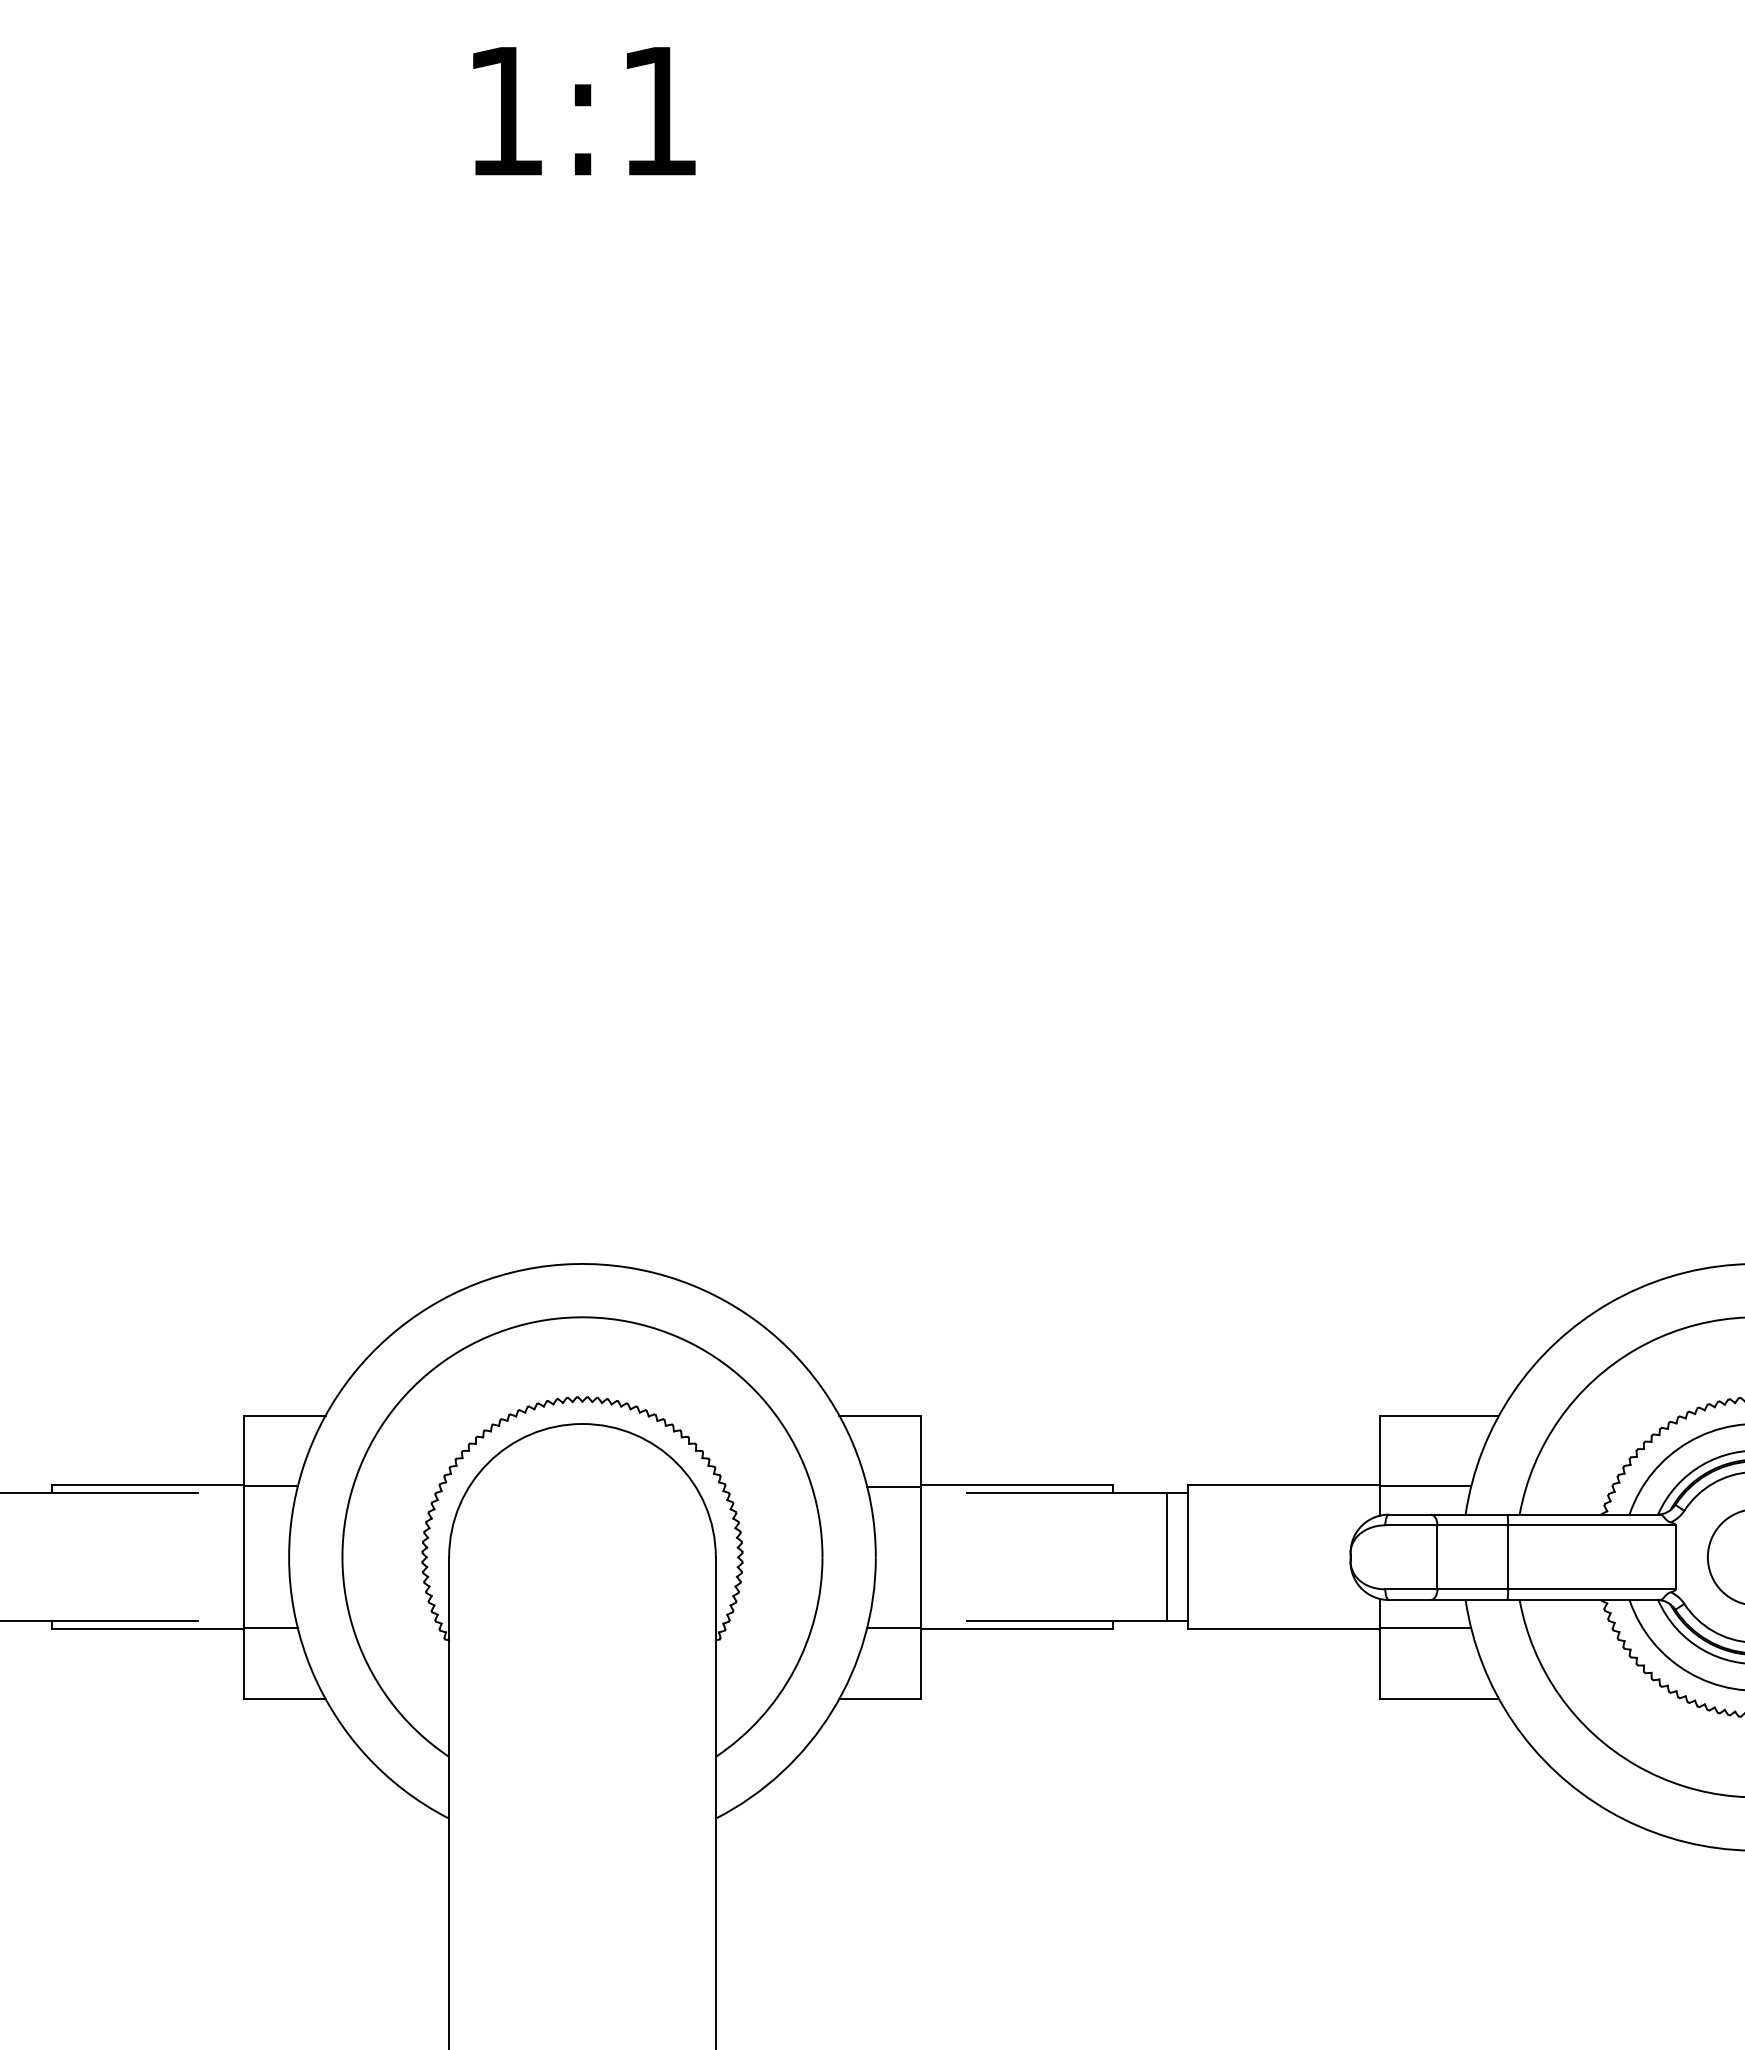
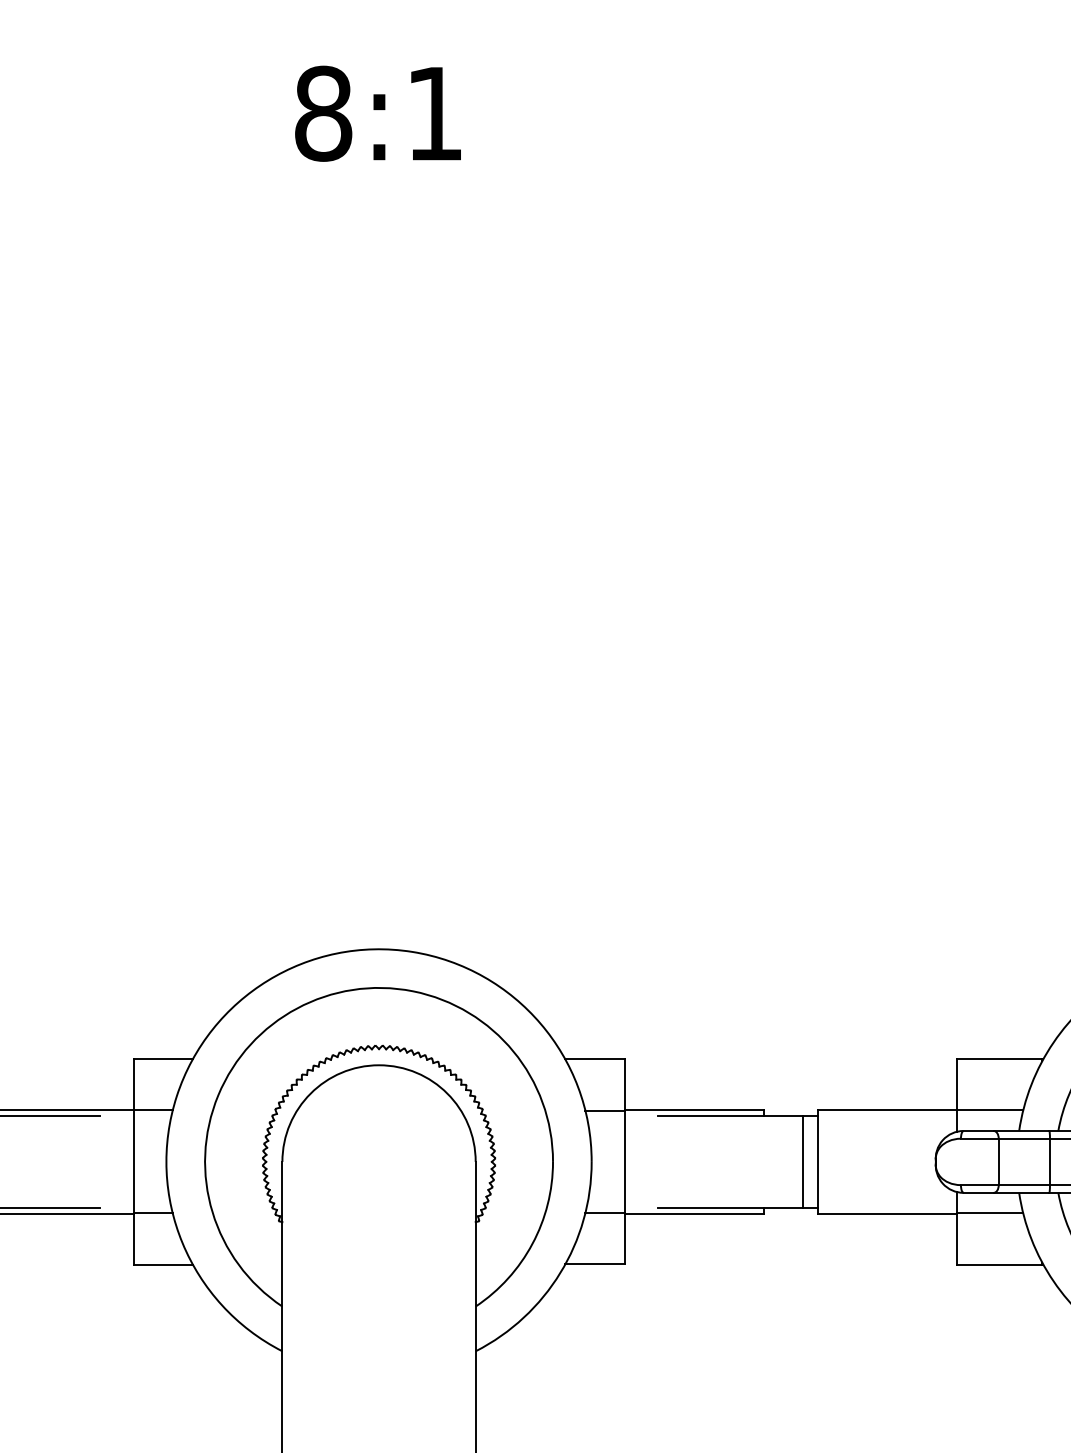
text: (505, 110) -> (323, 113), 1:1 -> 8:1

